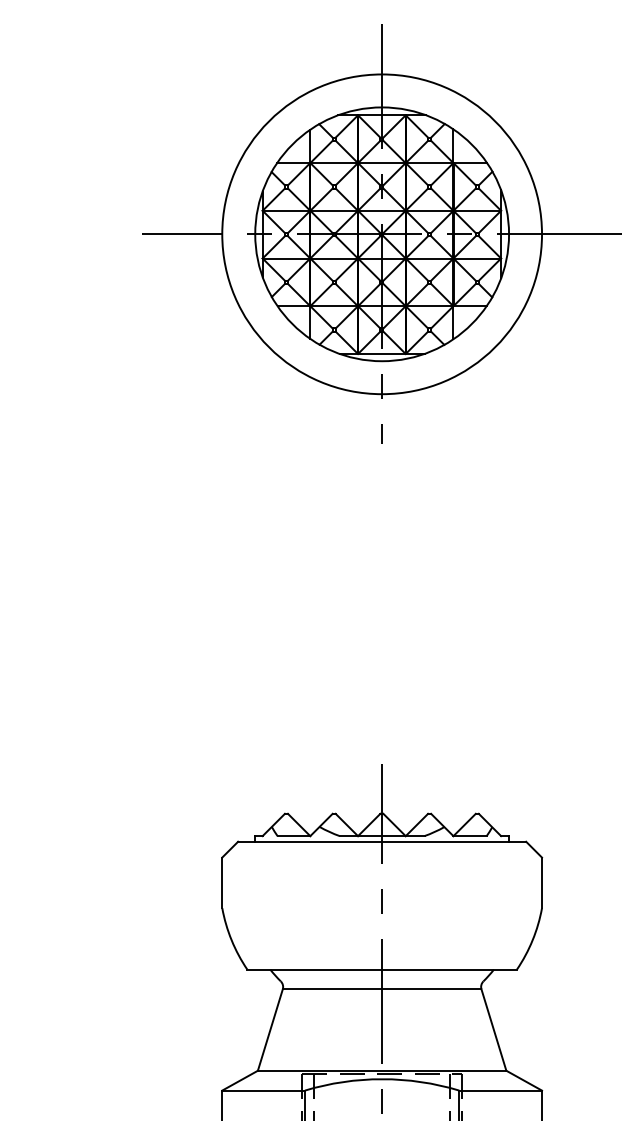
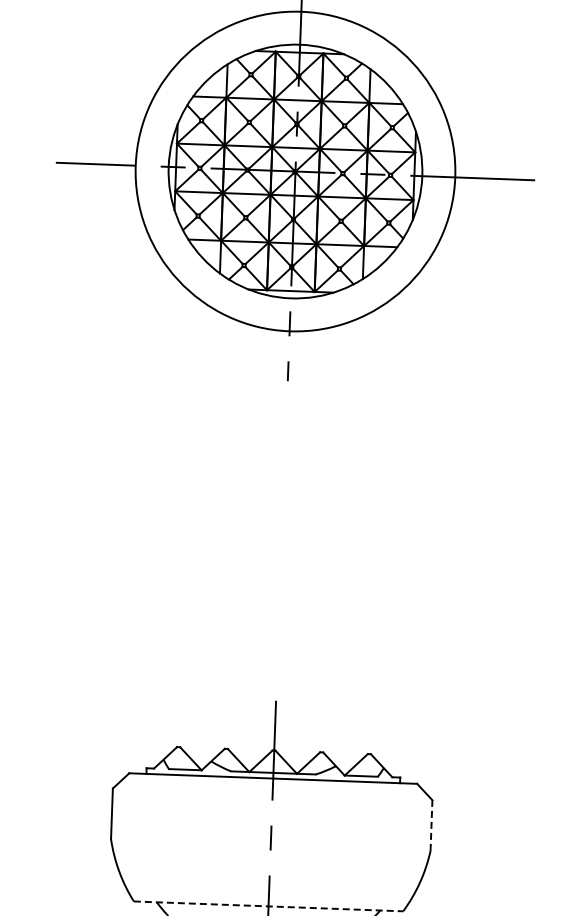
line: (542, 882) -> (431, 825), solid -> dashed
line: (382, 969) -> (268, 906), solid -> dashed

